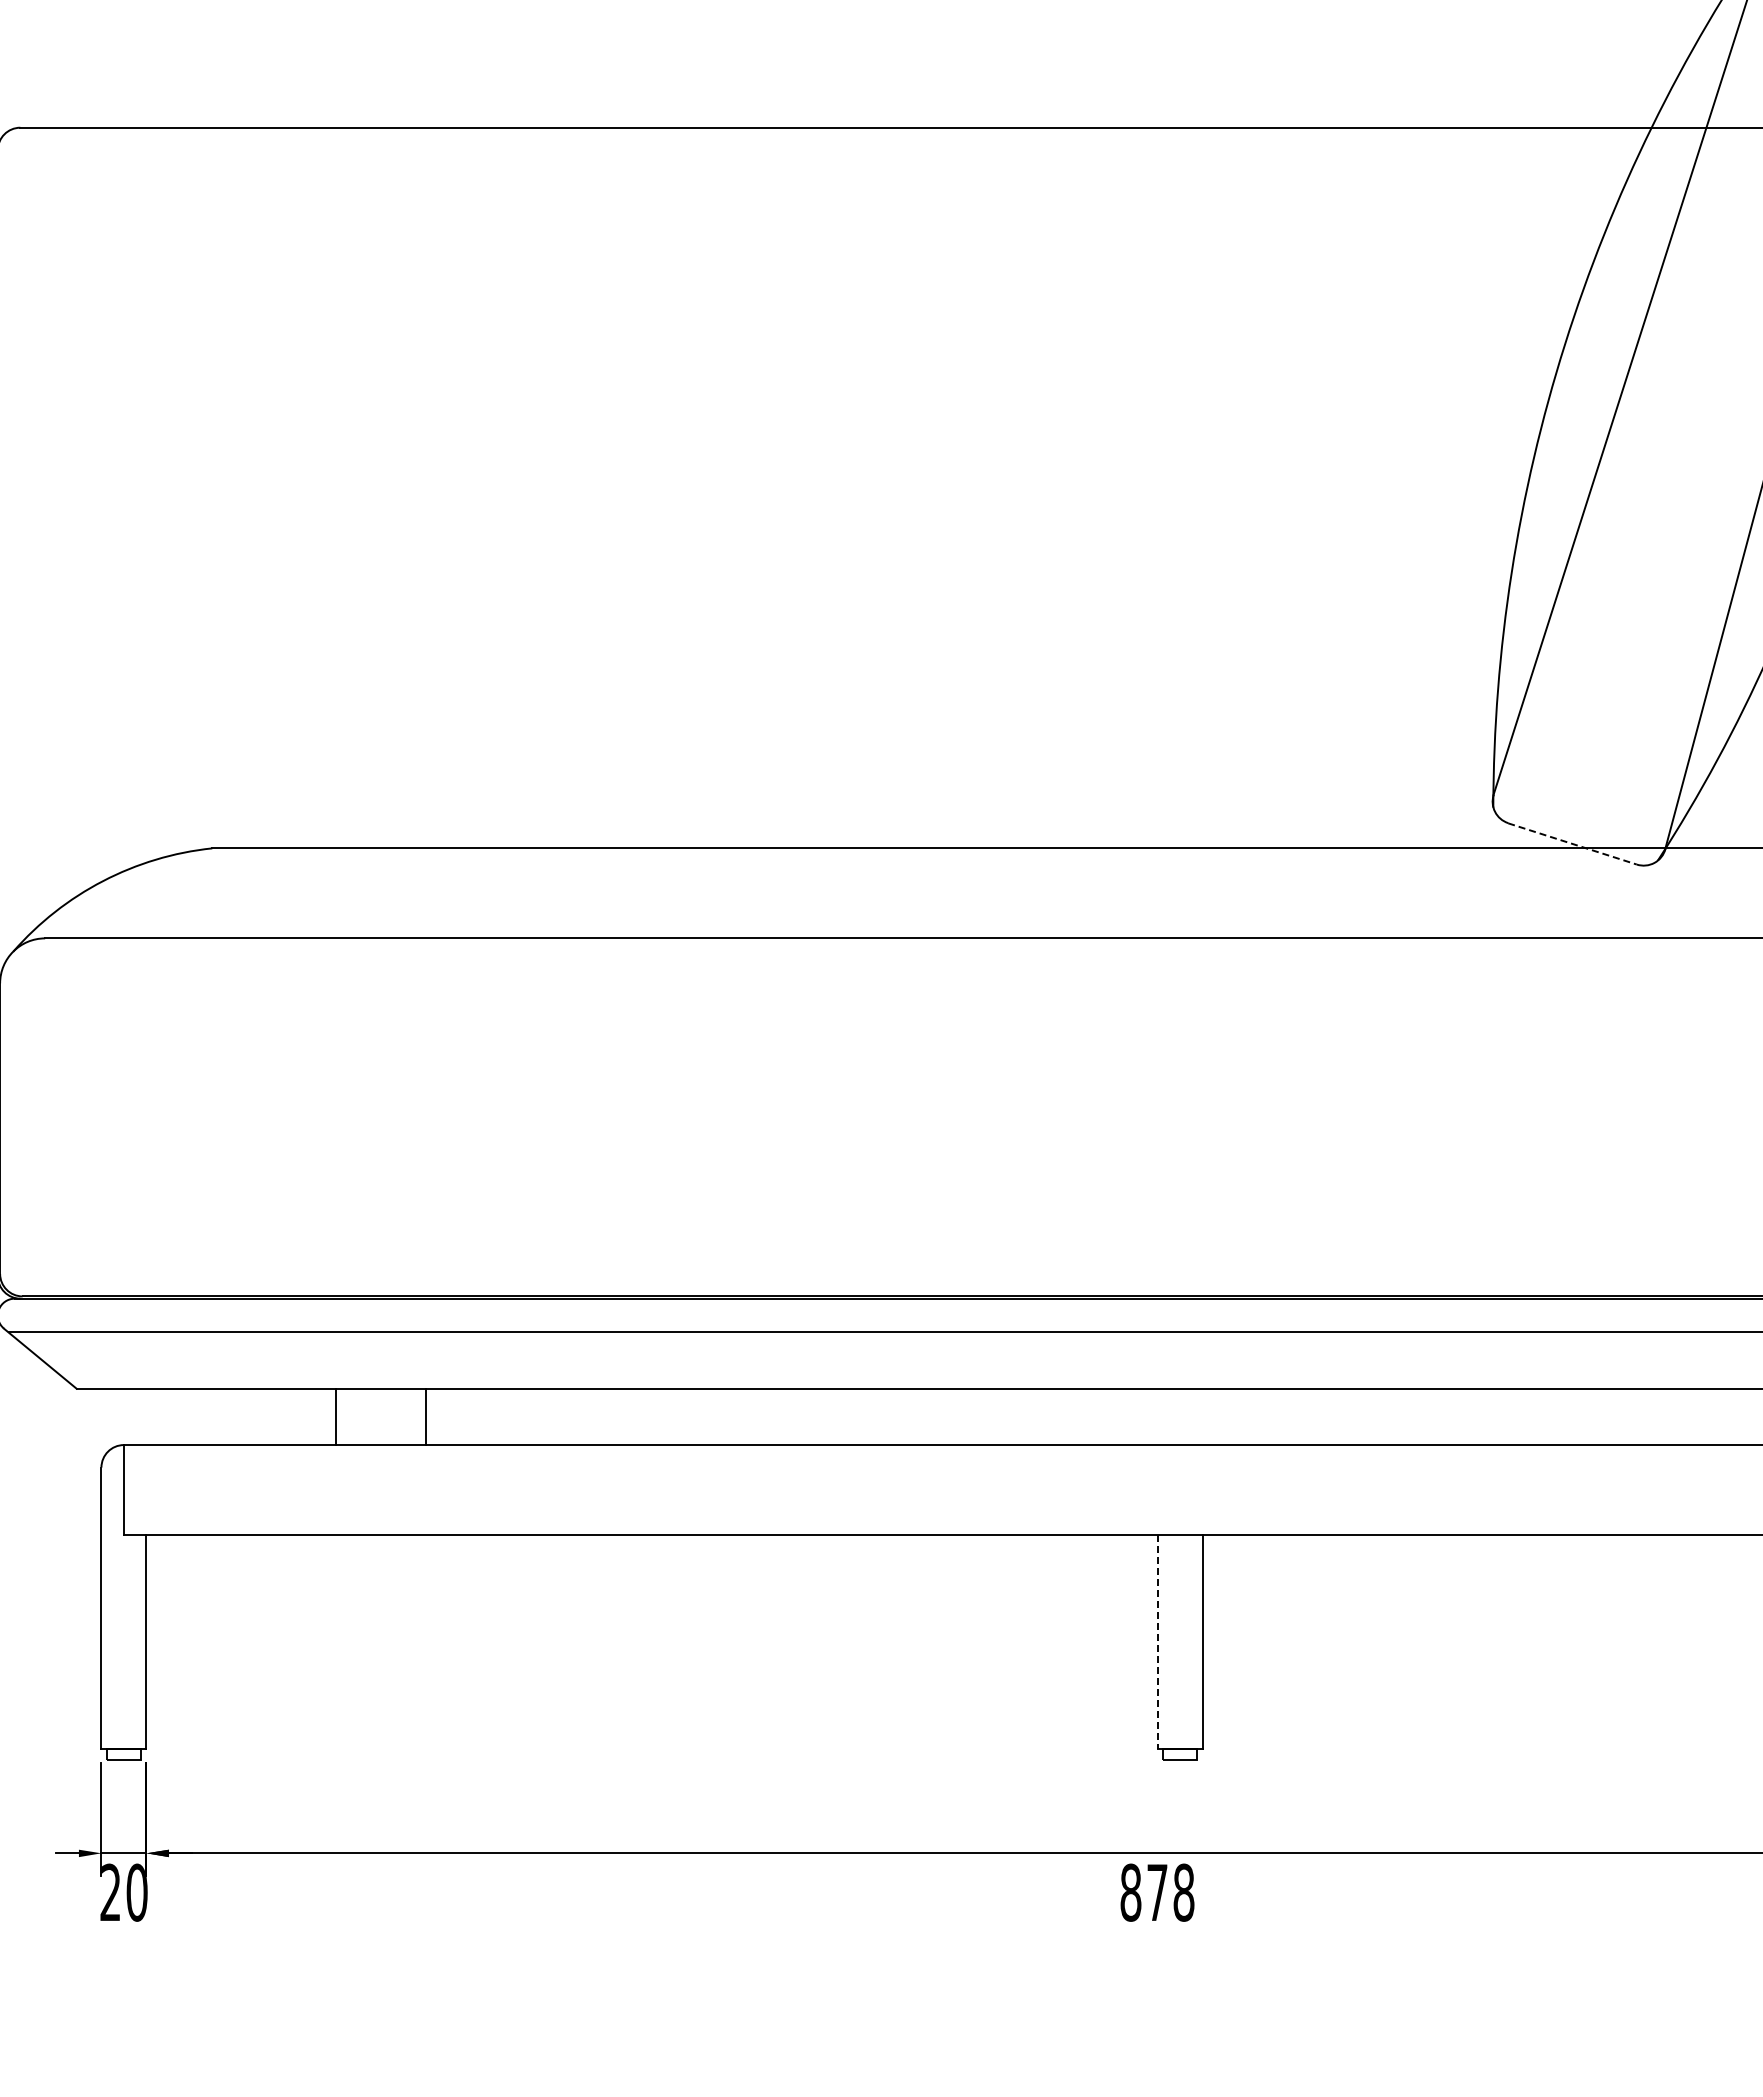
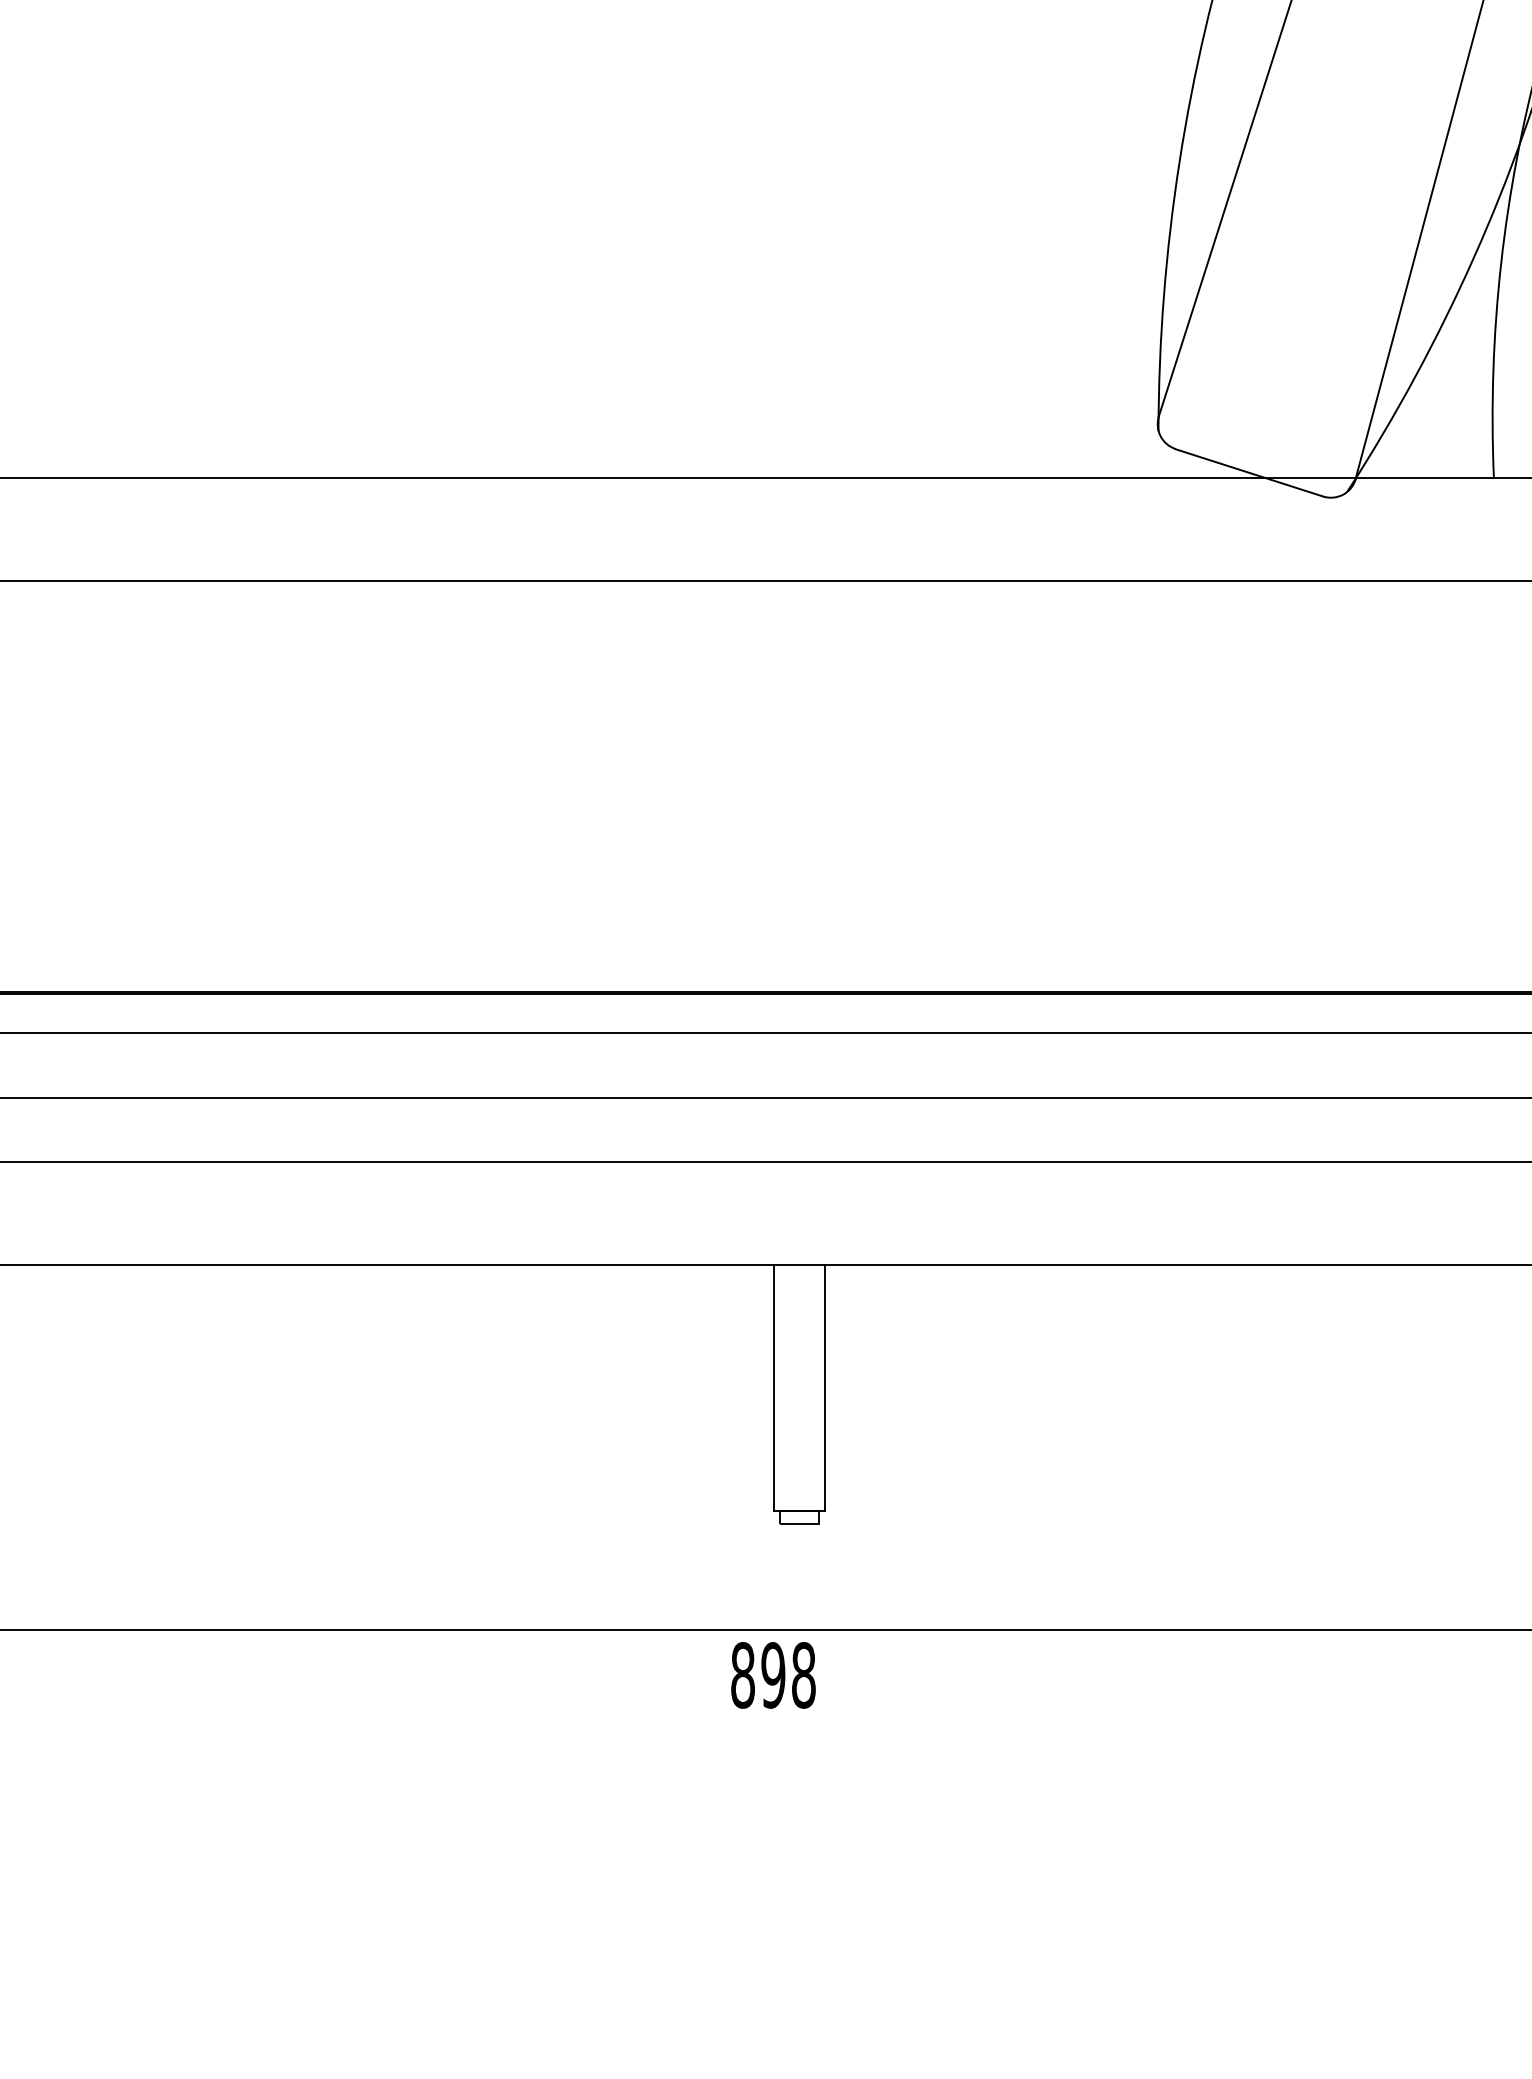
line: (1572, 843) -> (1249, 472), dashed -> solid
line: (1157, 1642) -> (773, 1388), dashed -> solid
text: (1157, 1892) -> (773, 1675), 878 -> 898

